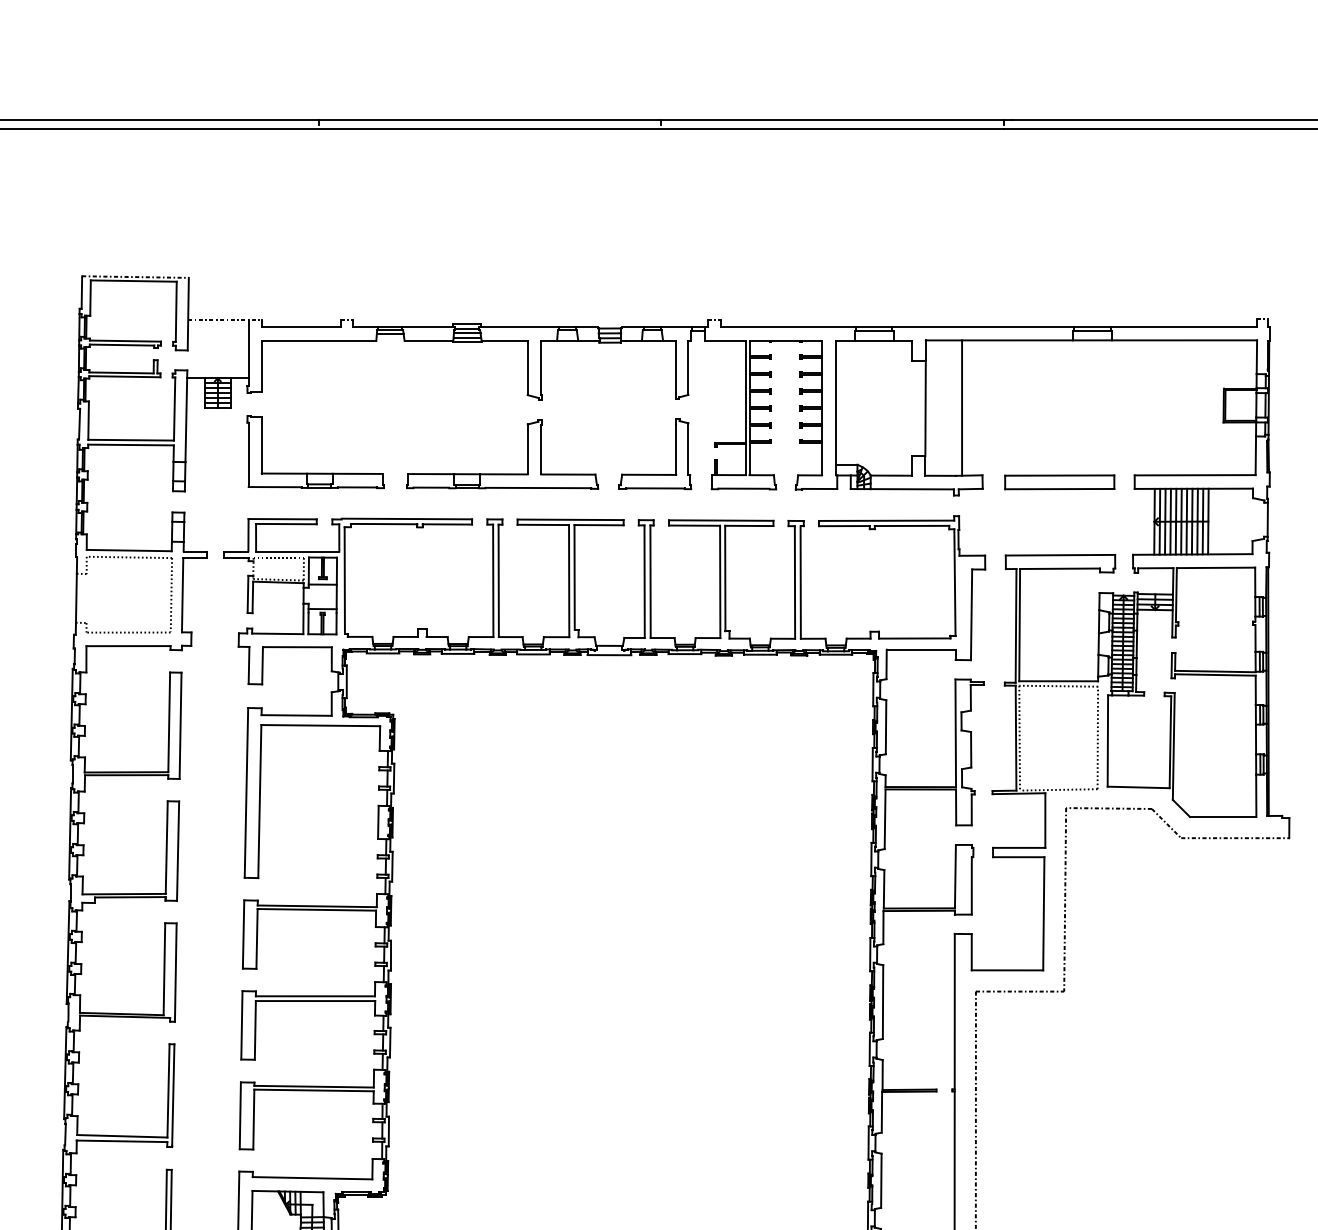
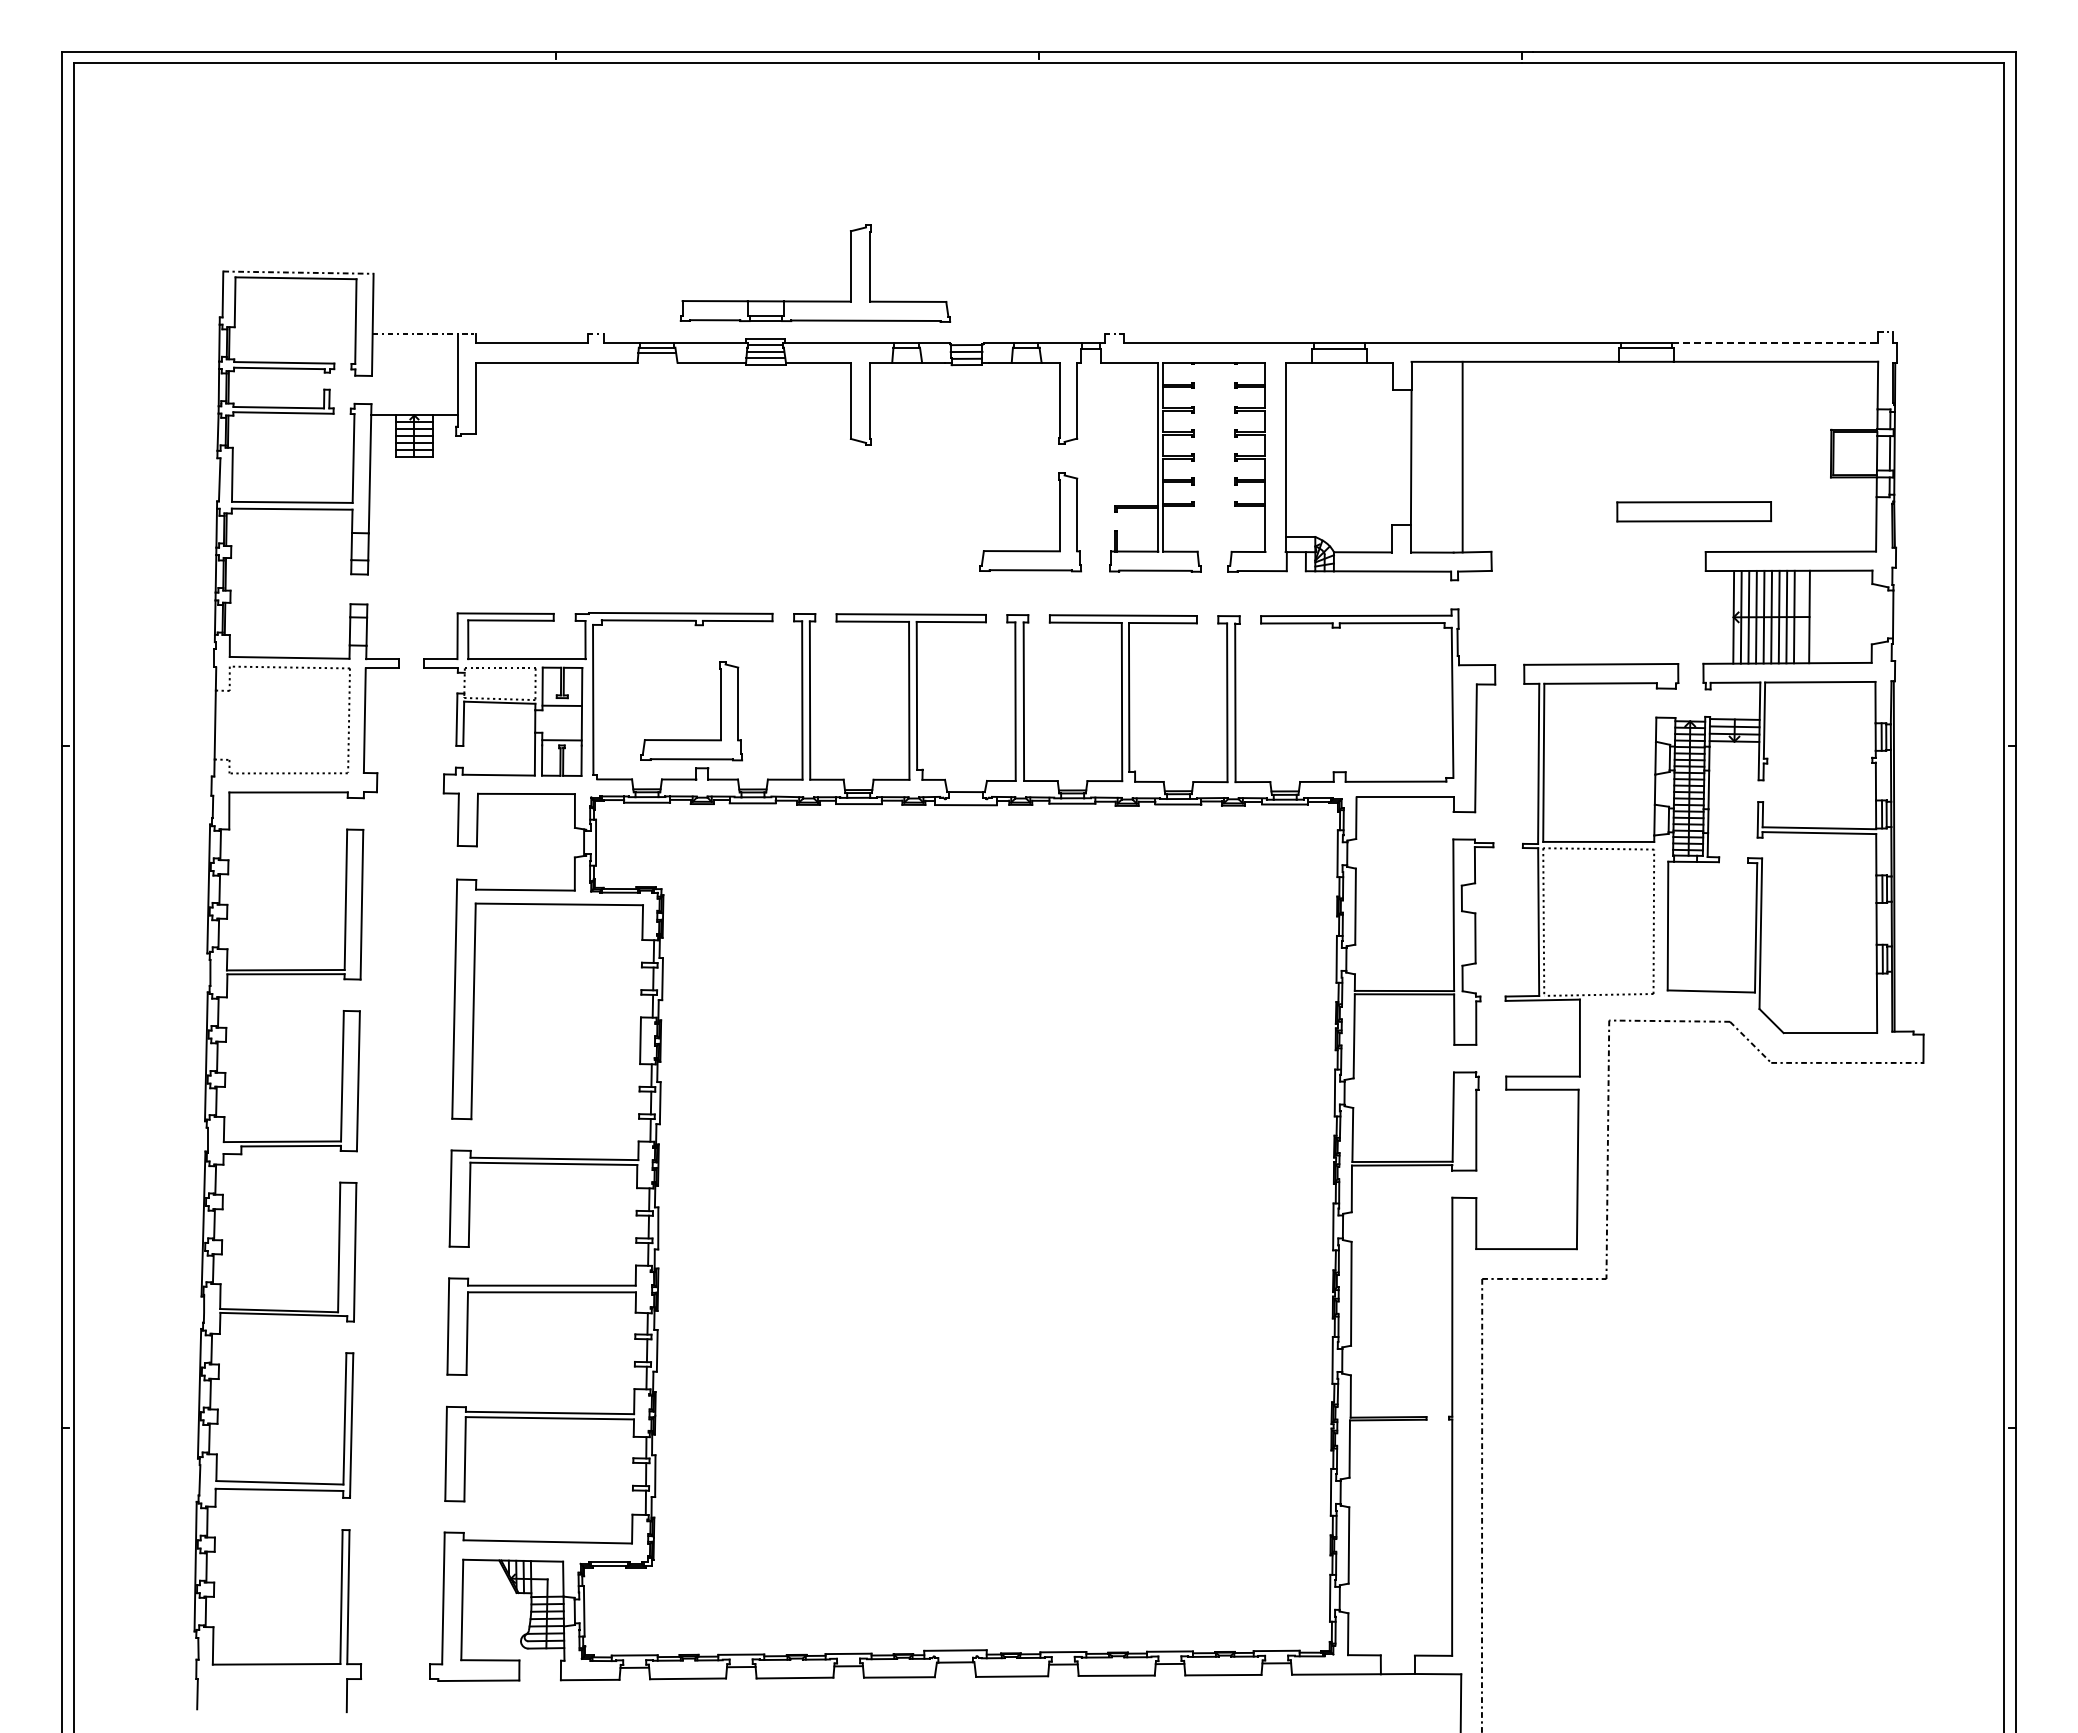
line: (1184, 327) -> (1775, 343), solid -> dashed
part: (315, 472) -> (552, 548), removed
part: (501, 473) -> (814, 300), moved
part: (1059, 482) -> (1694, 511), moved
line: (1202, 521) -> (1801, 616), removed
part: (414, 608) -> (691, 739), added

